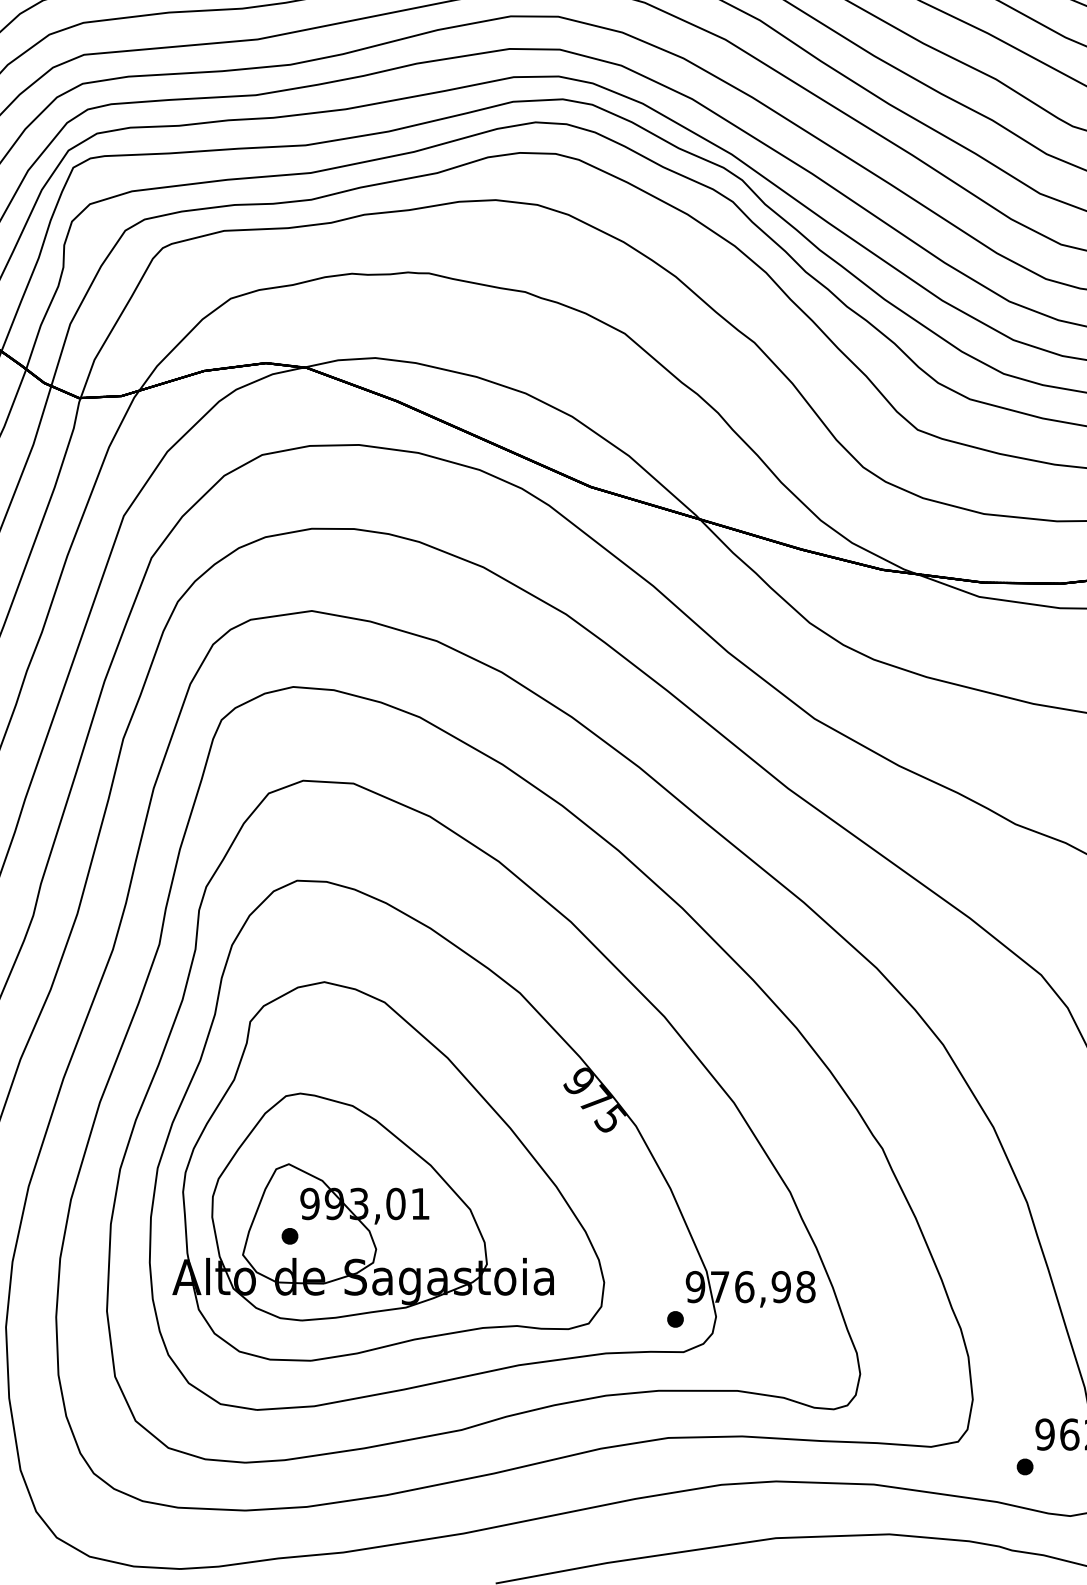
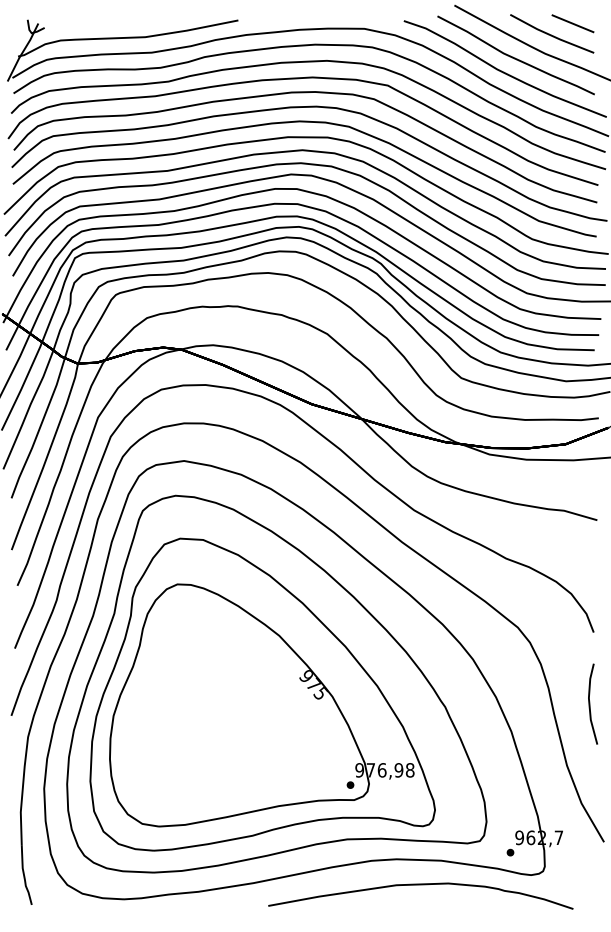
part: (389, 1171) -> (219, 717), removed

